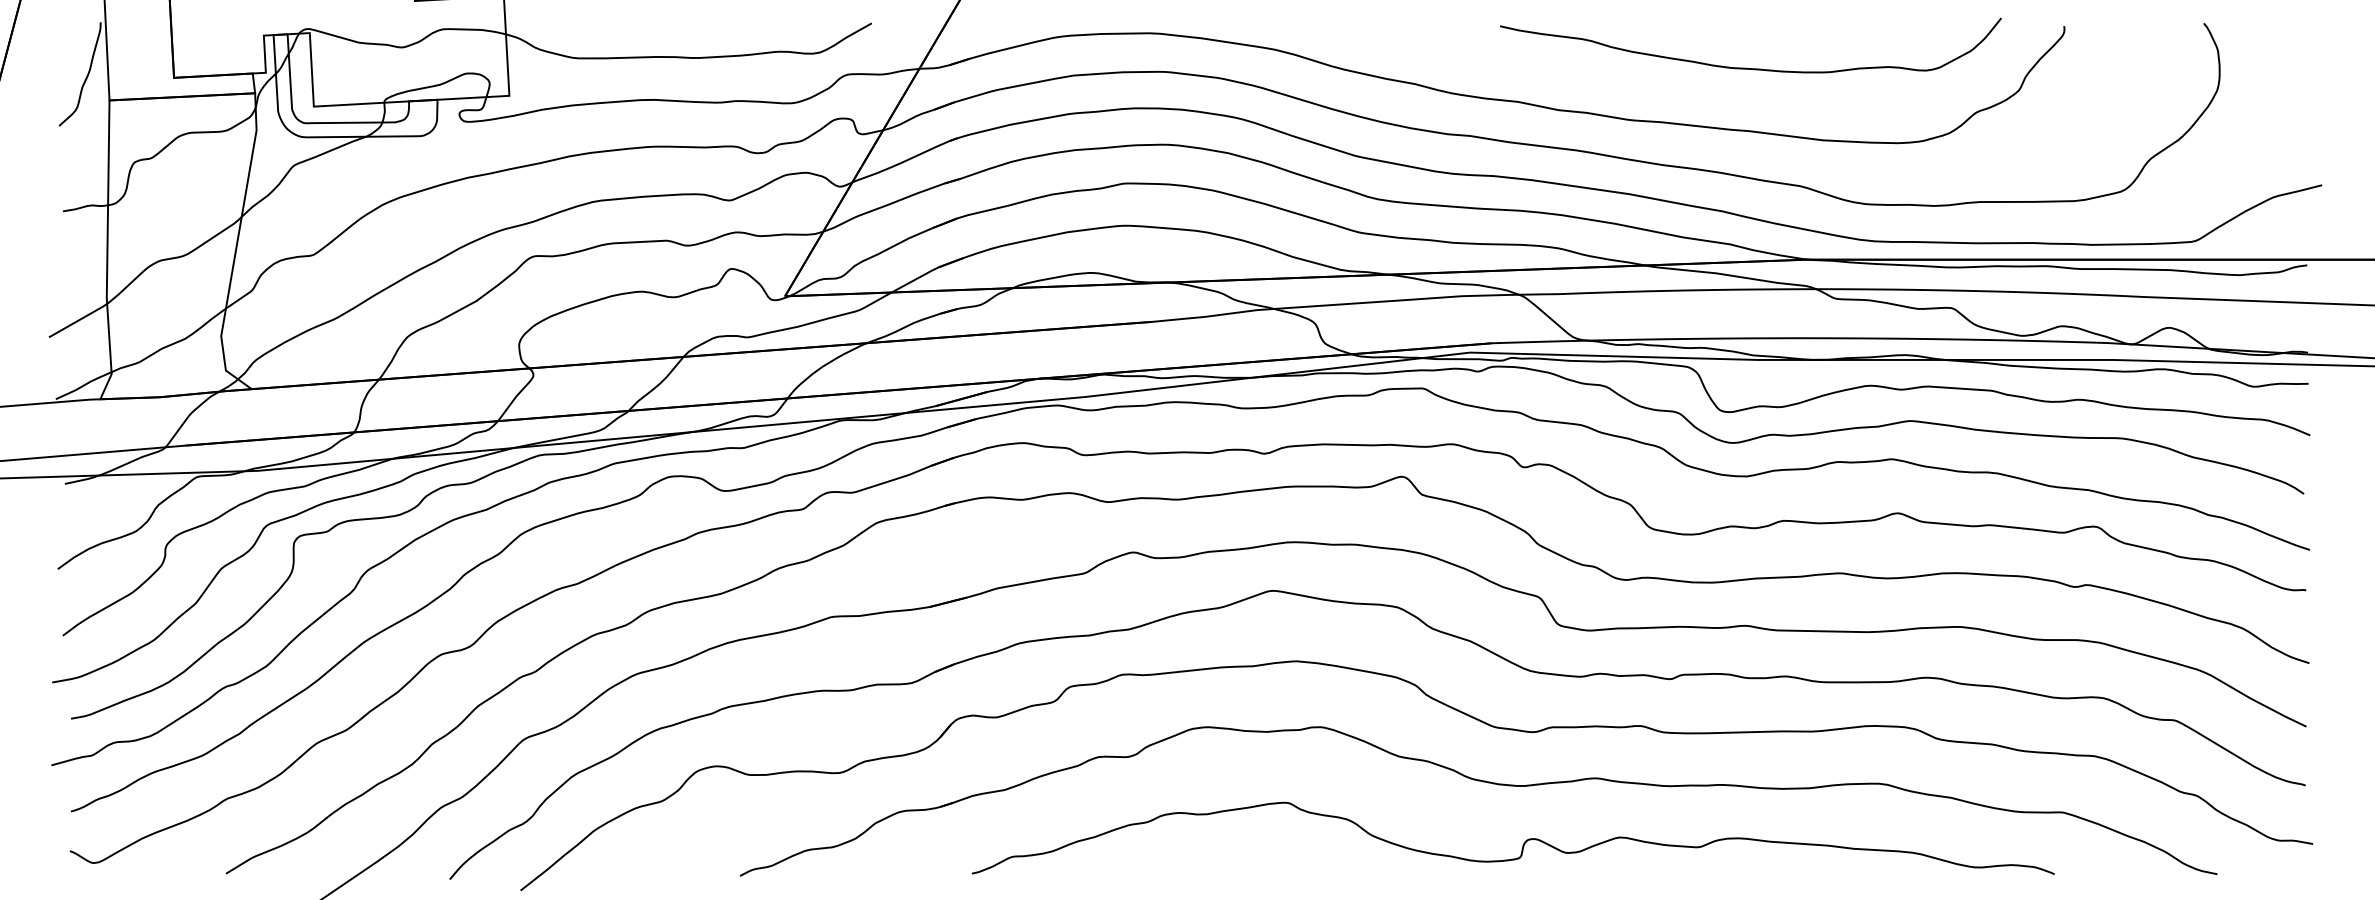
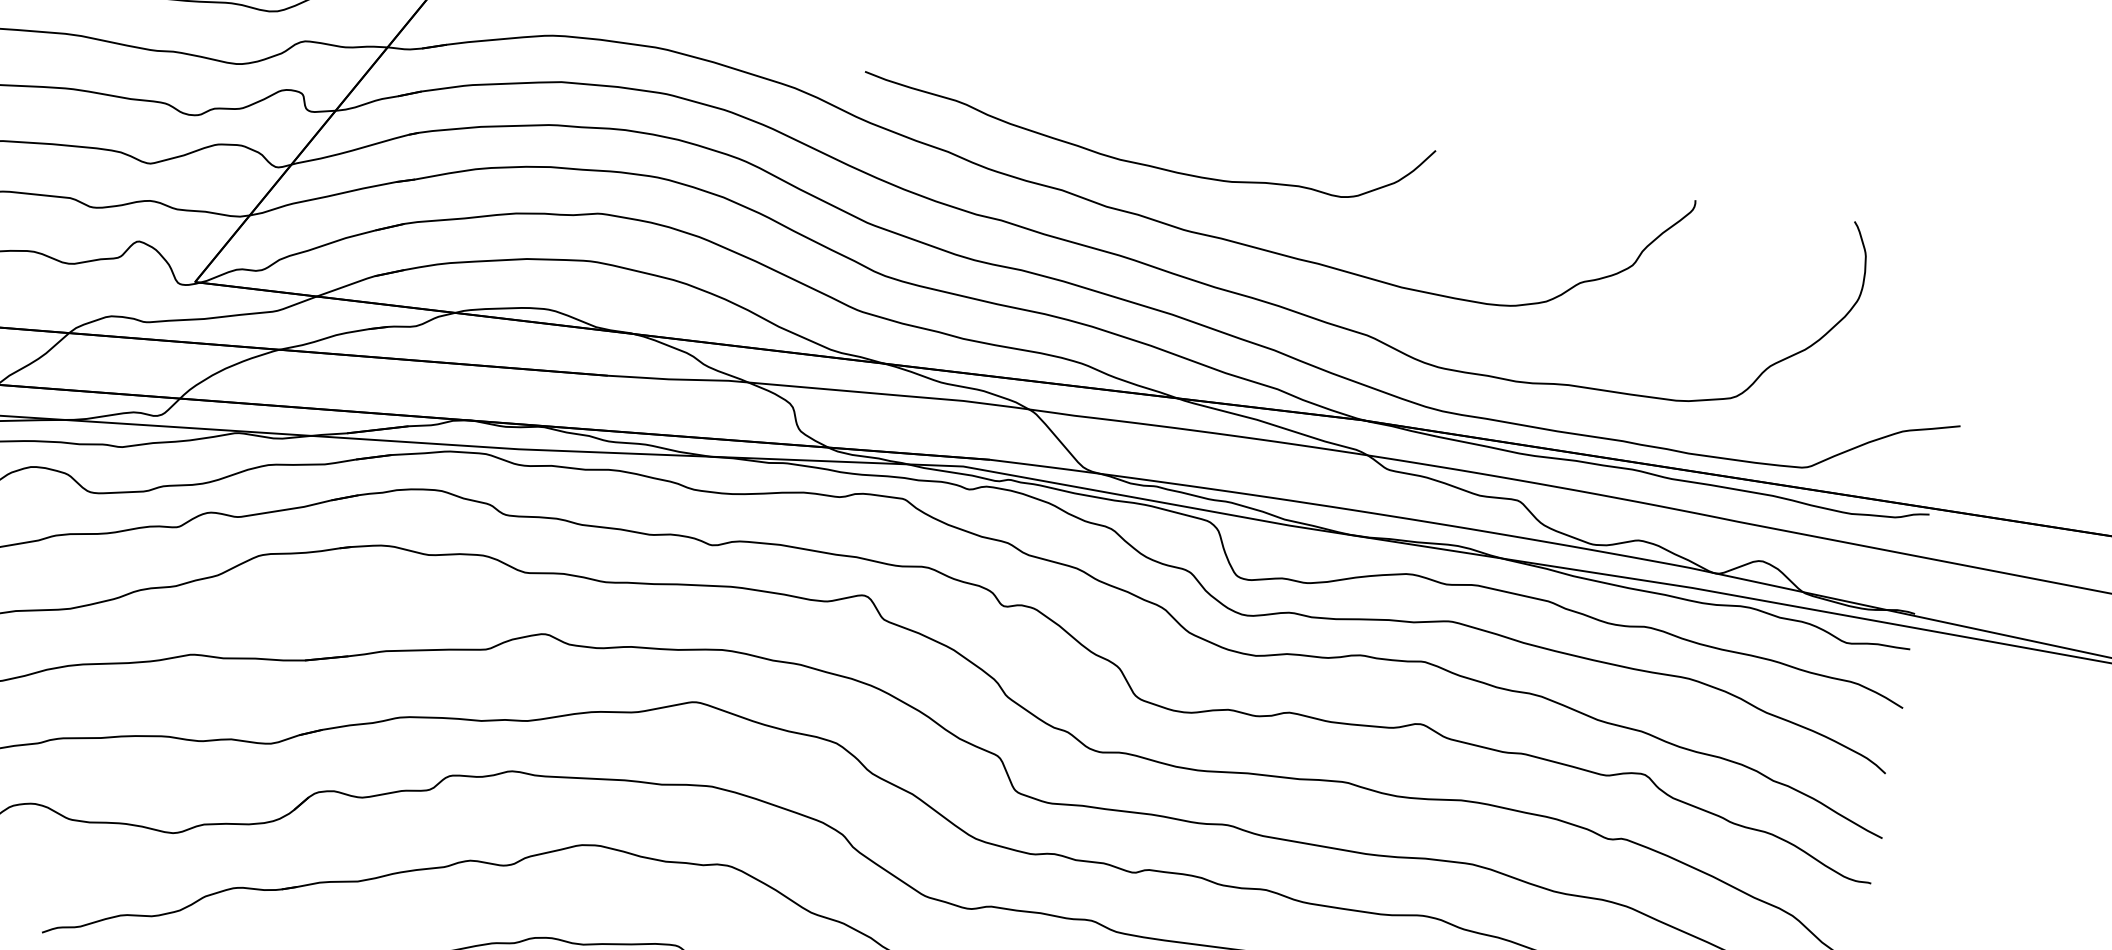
curve: (1746, 67) -> (1137, 161), moved

